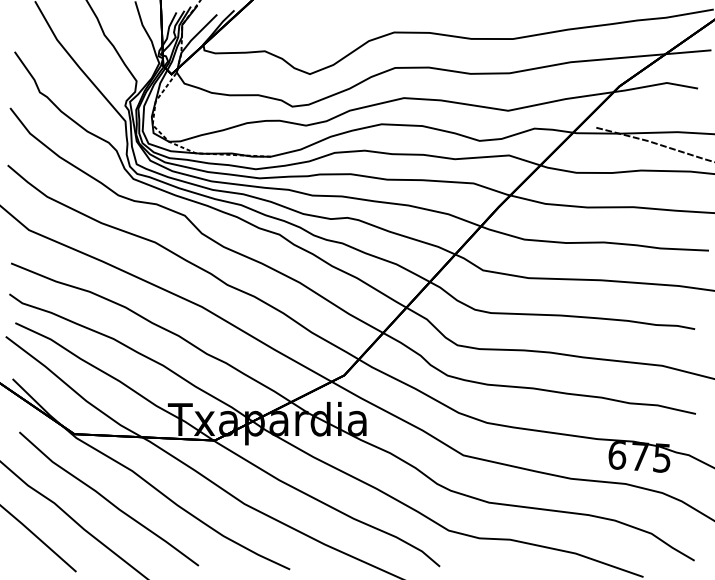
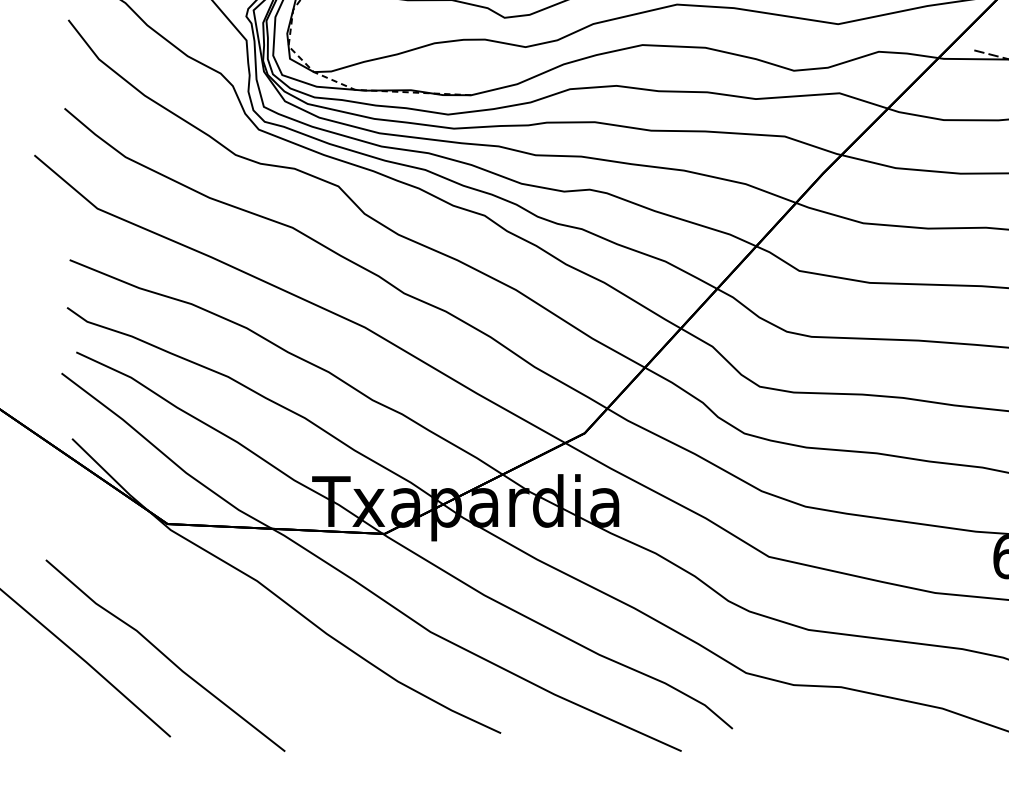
curve: (108, 499) -> (220, 625), removed

